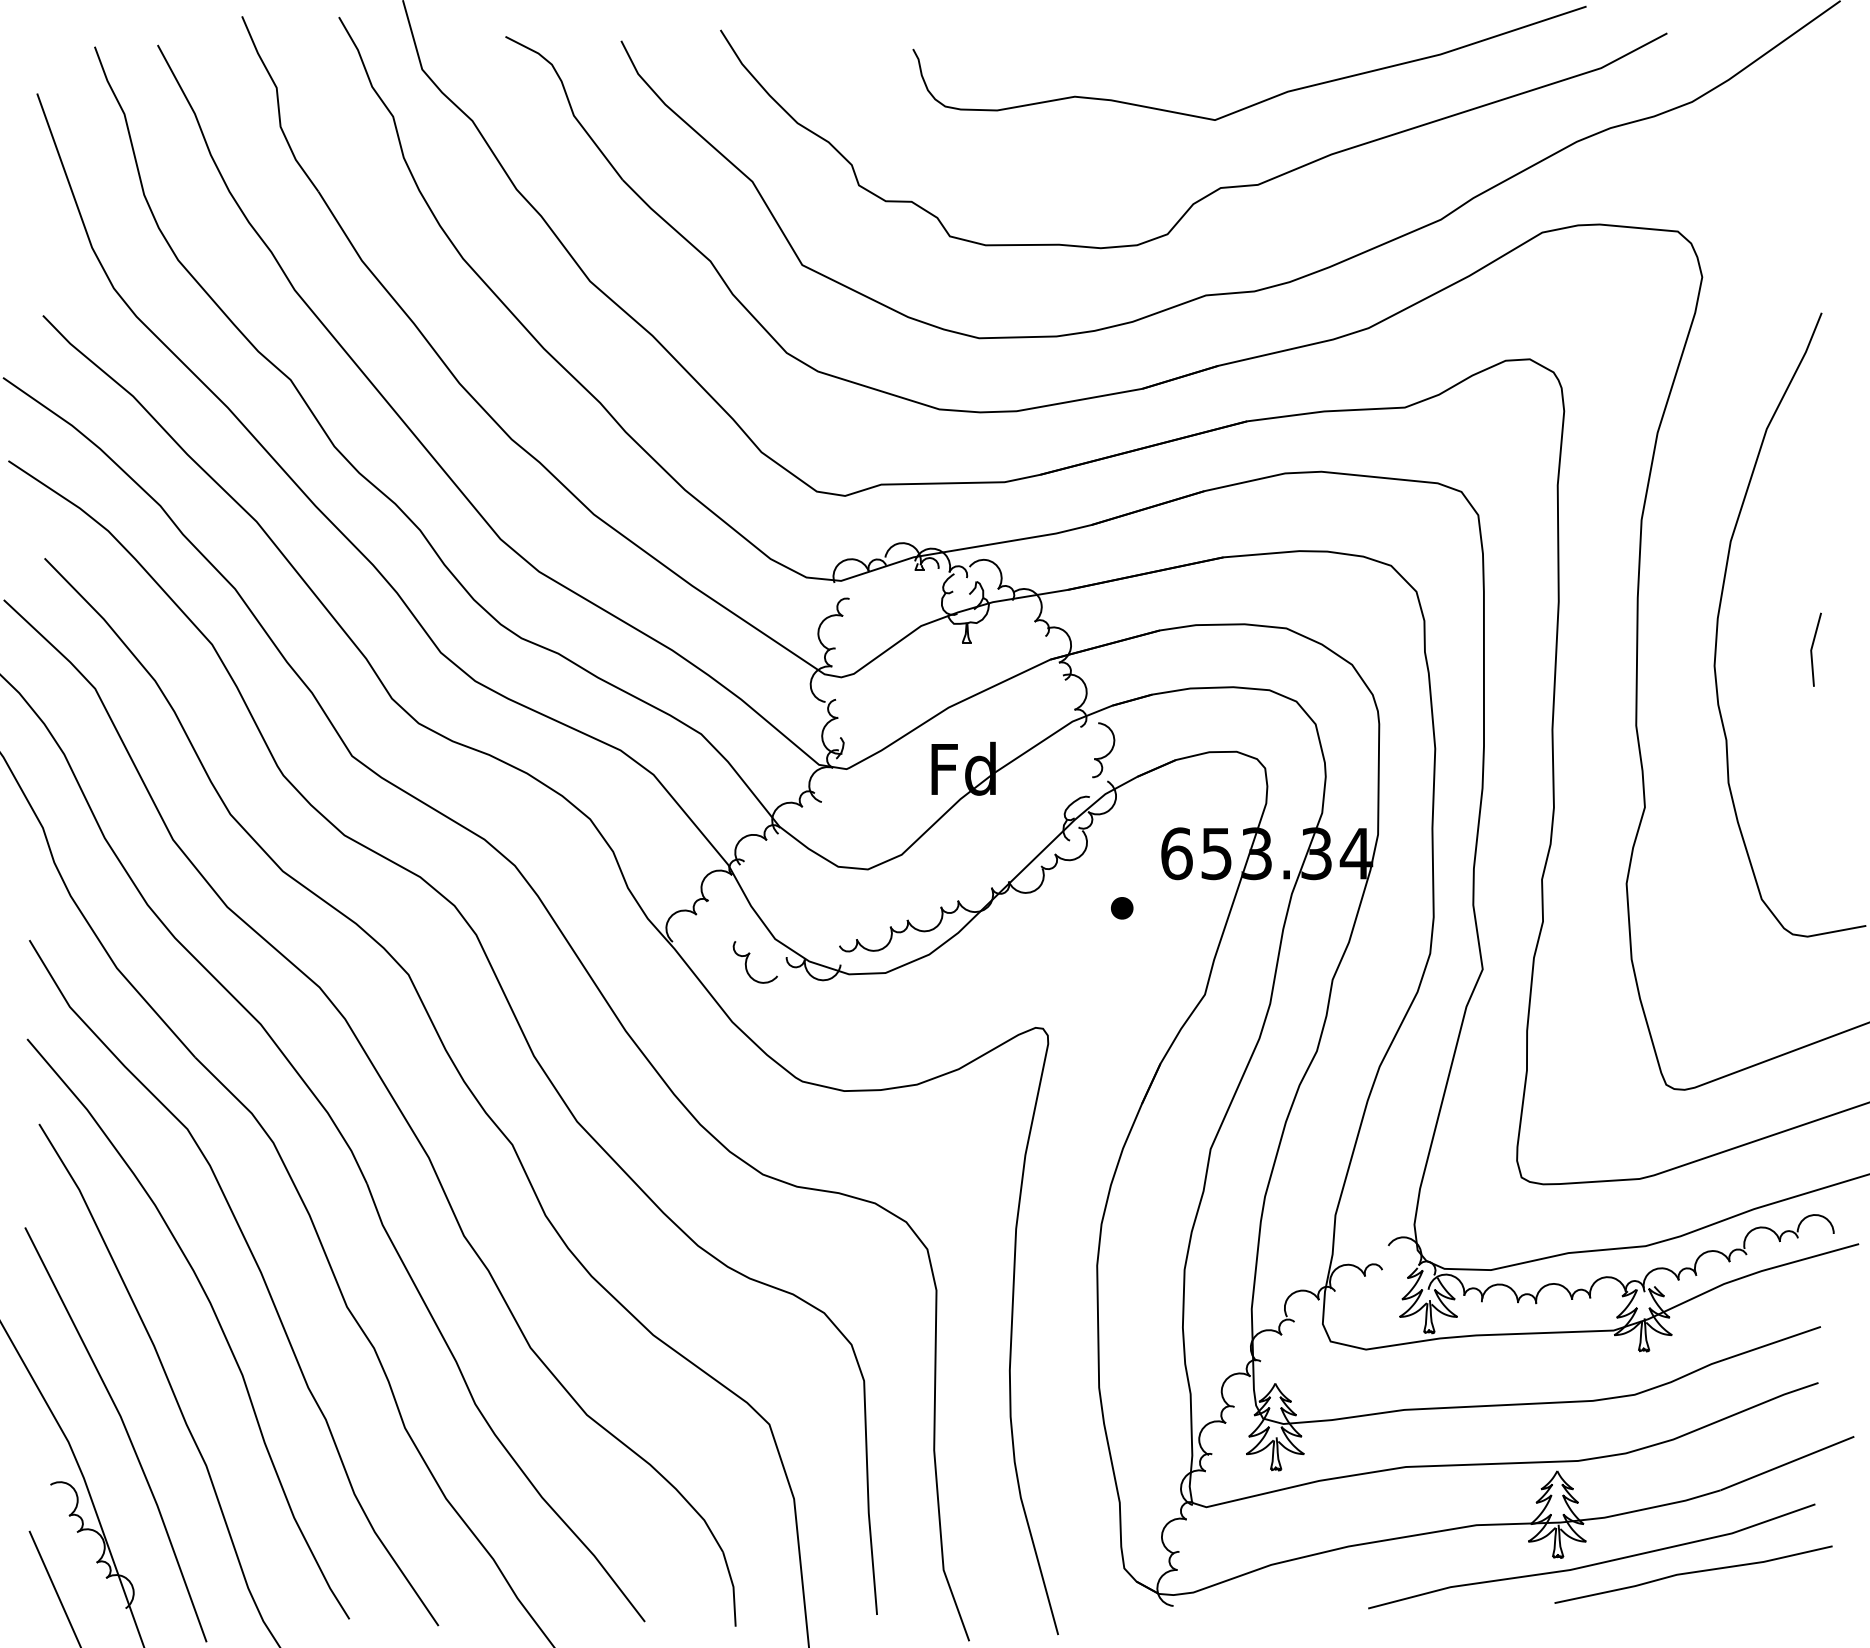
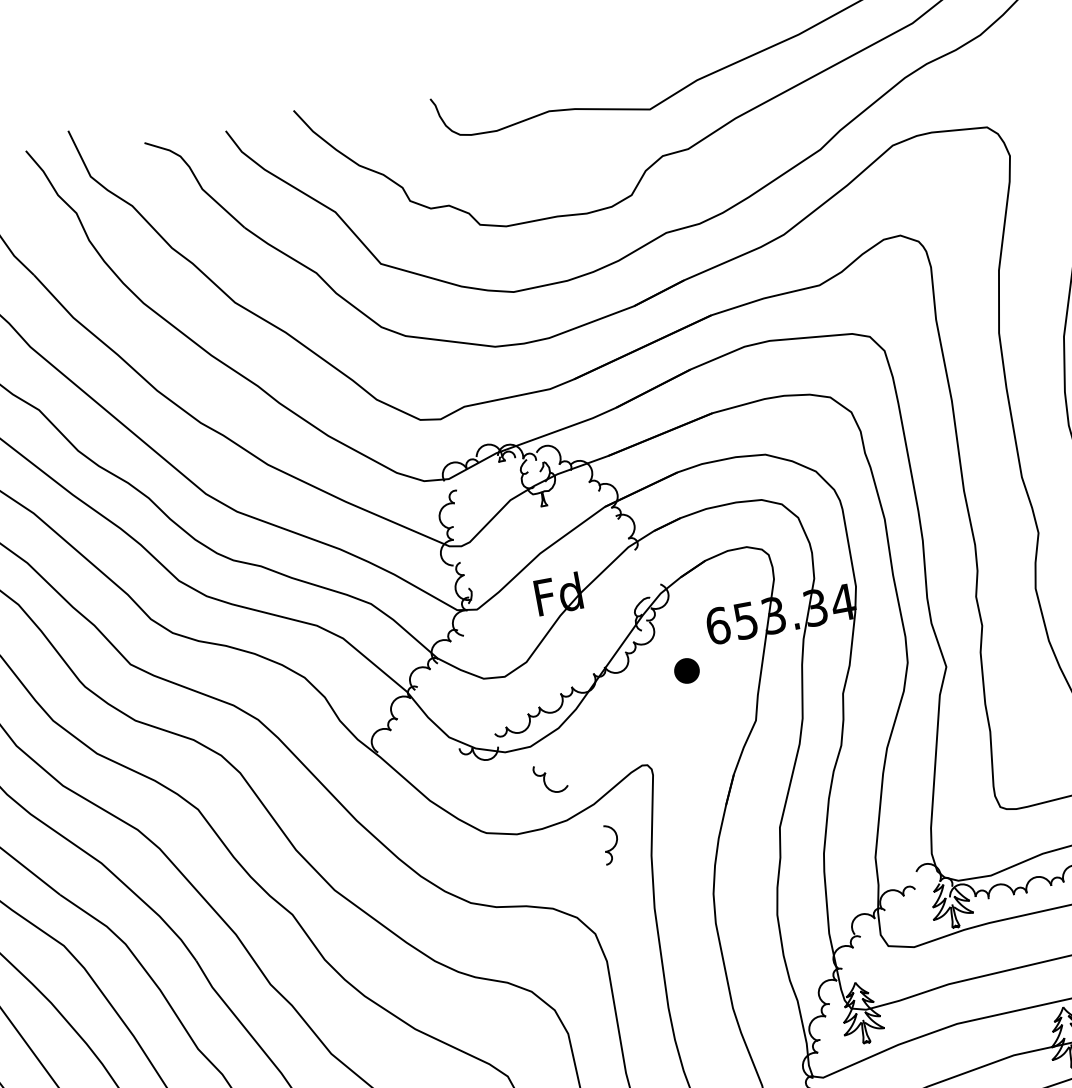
part: (1103, 750) -> (610, 844), moved
part: (1122, 908) -> (687, 671), size x1.6
part: (747, 961) -> (545, 778), moved

